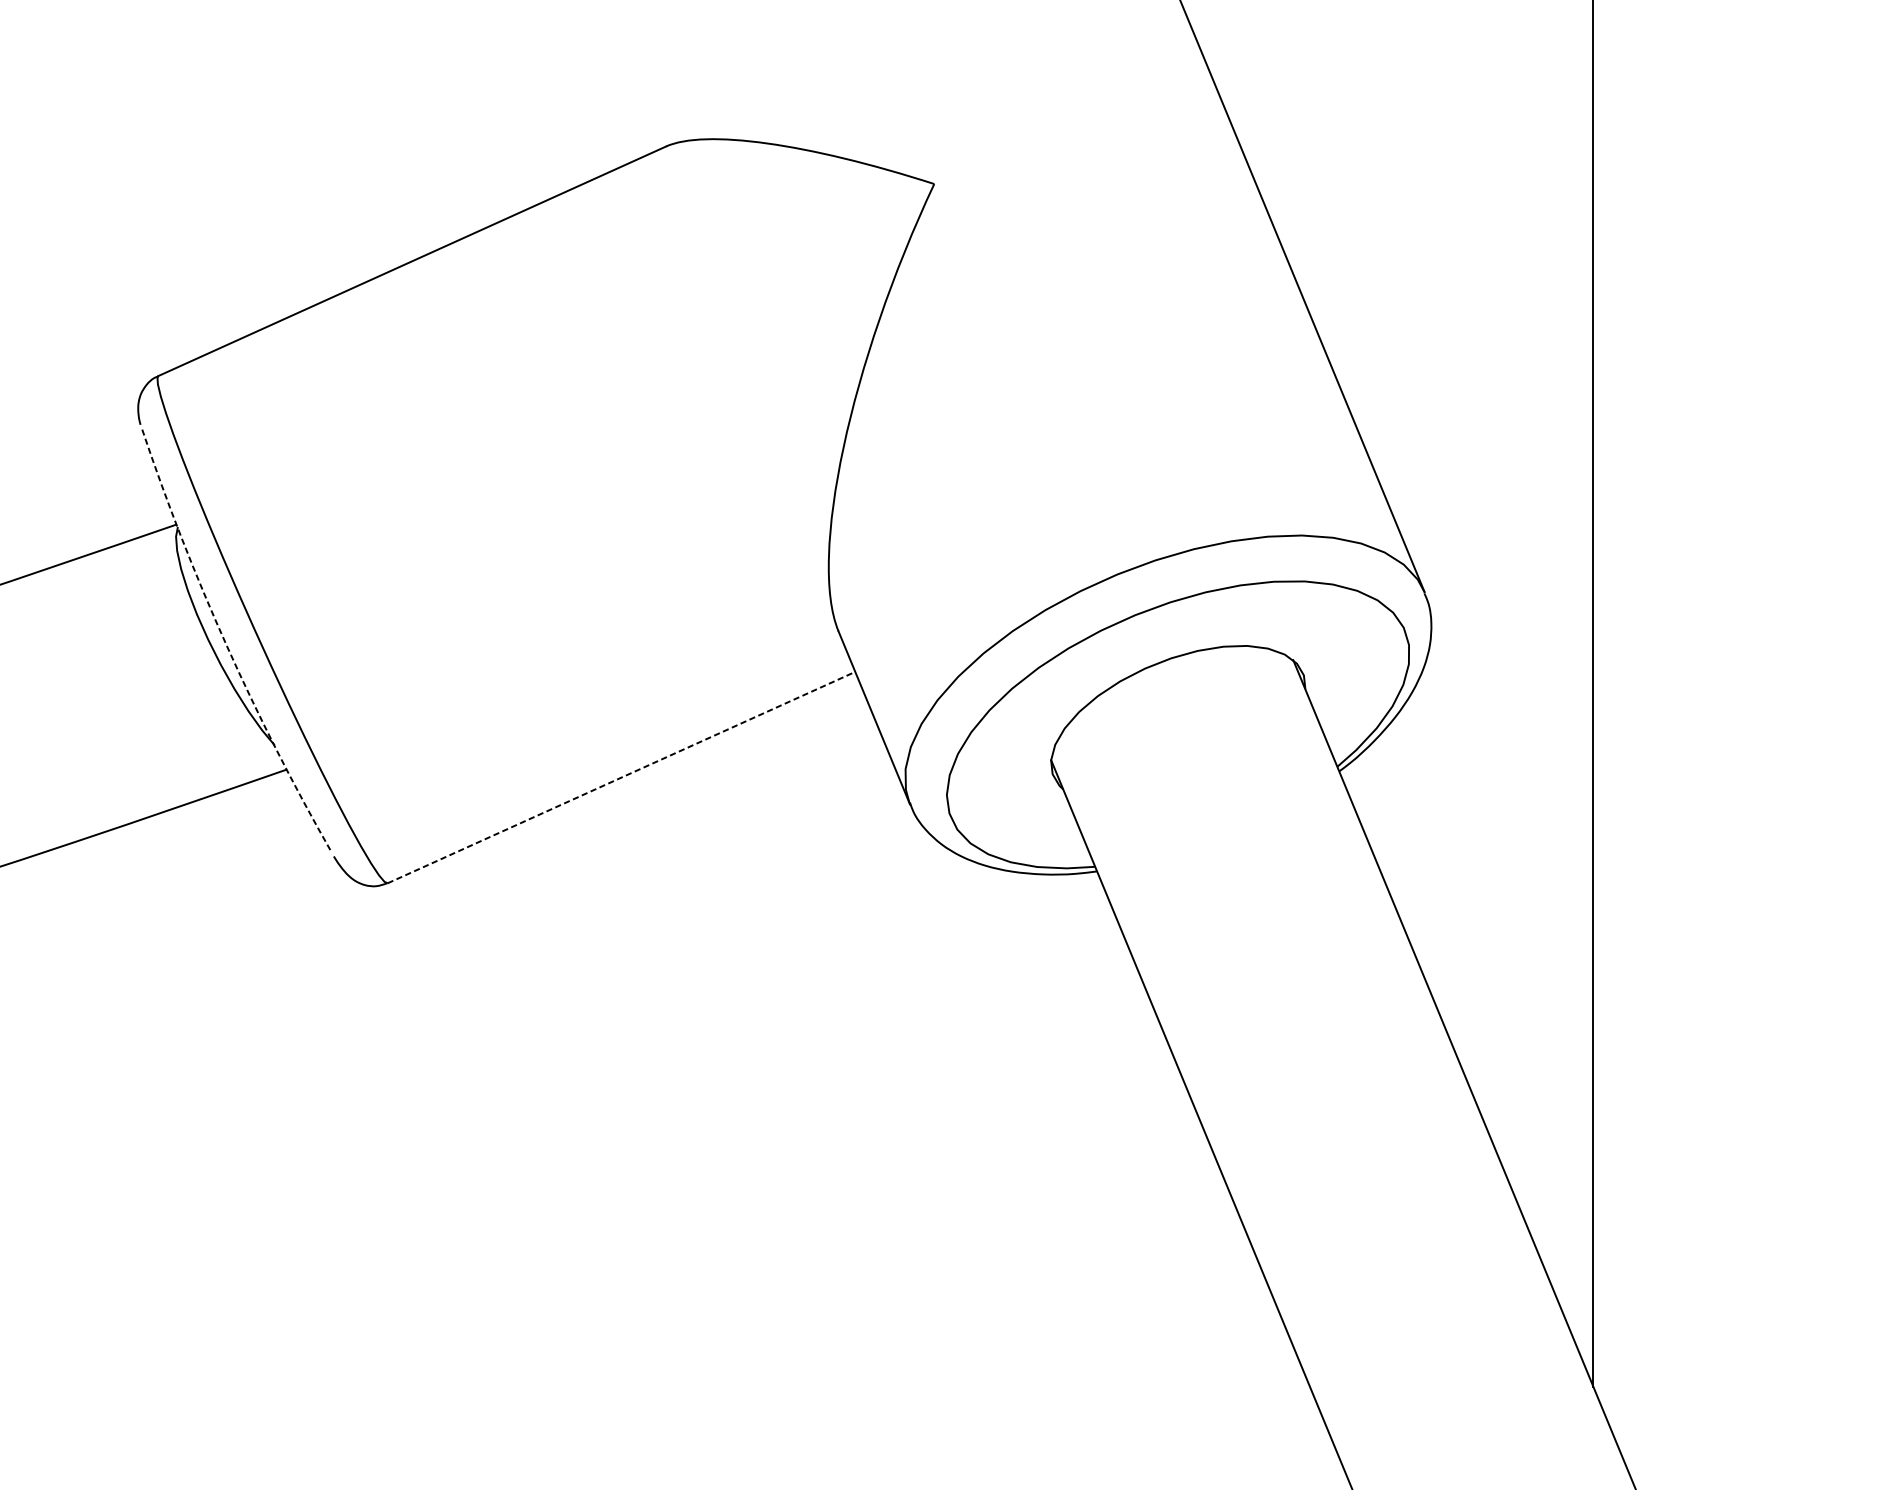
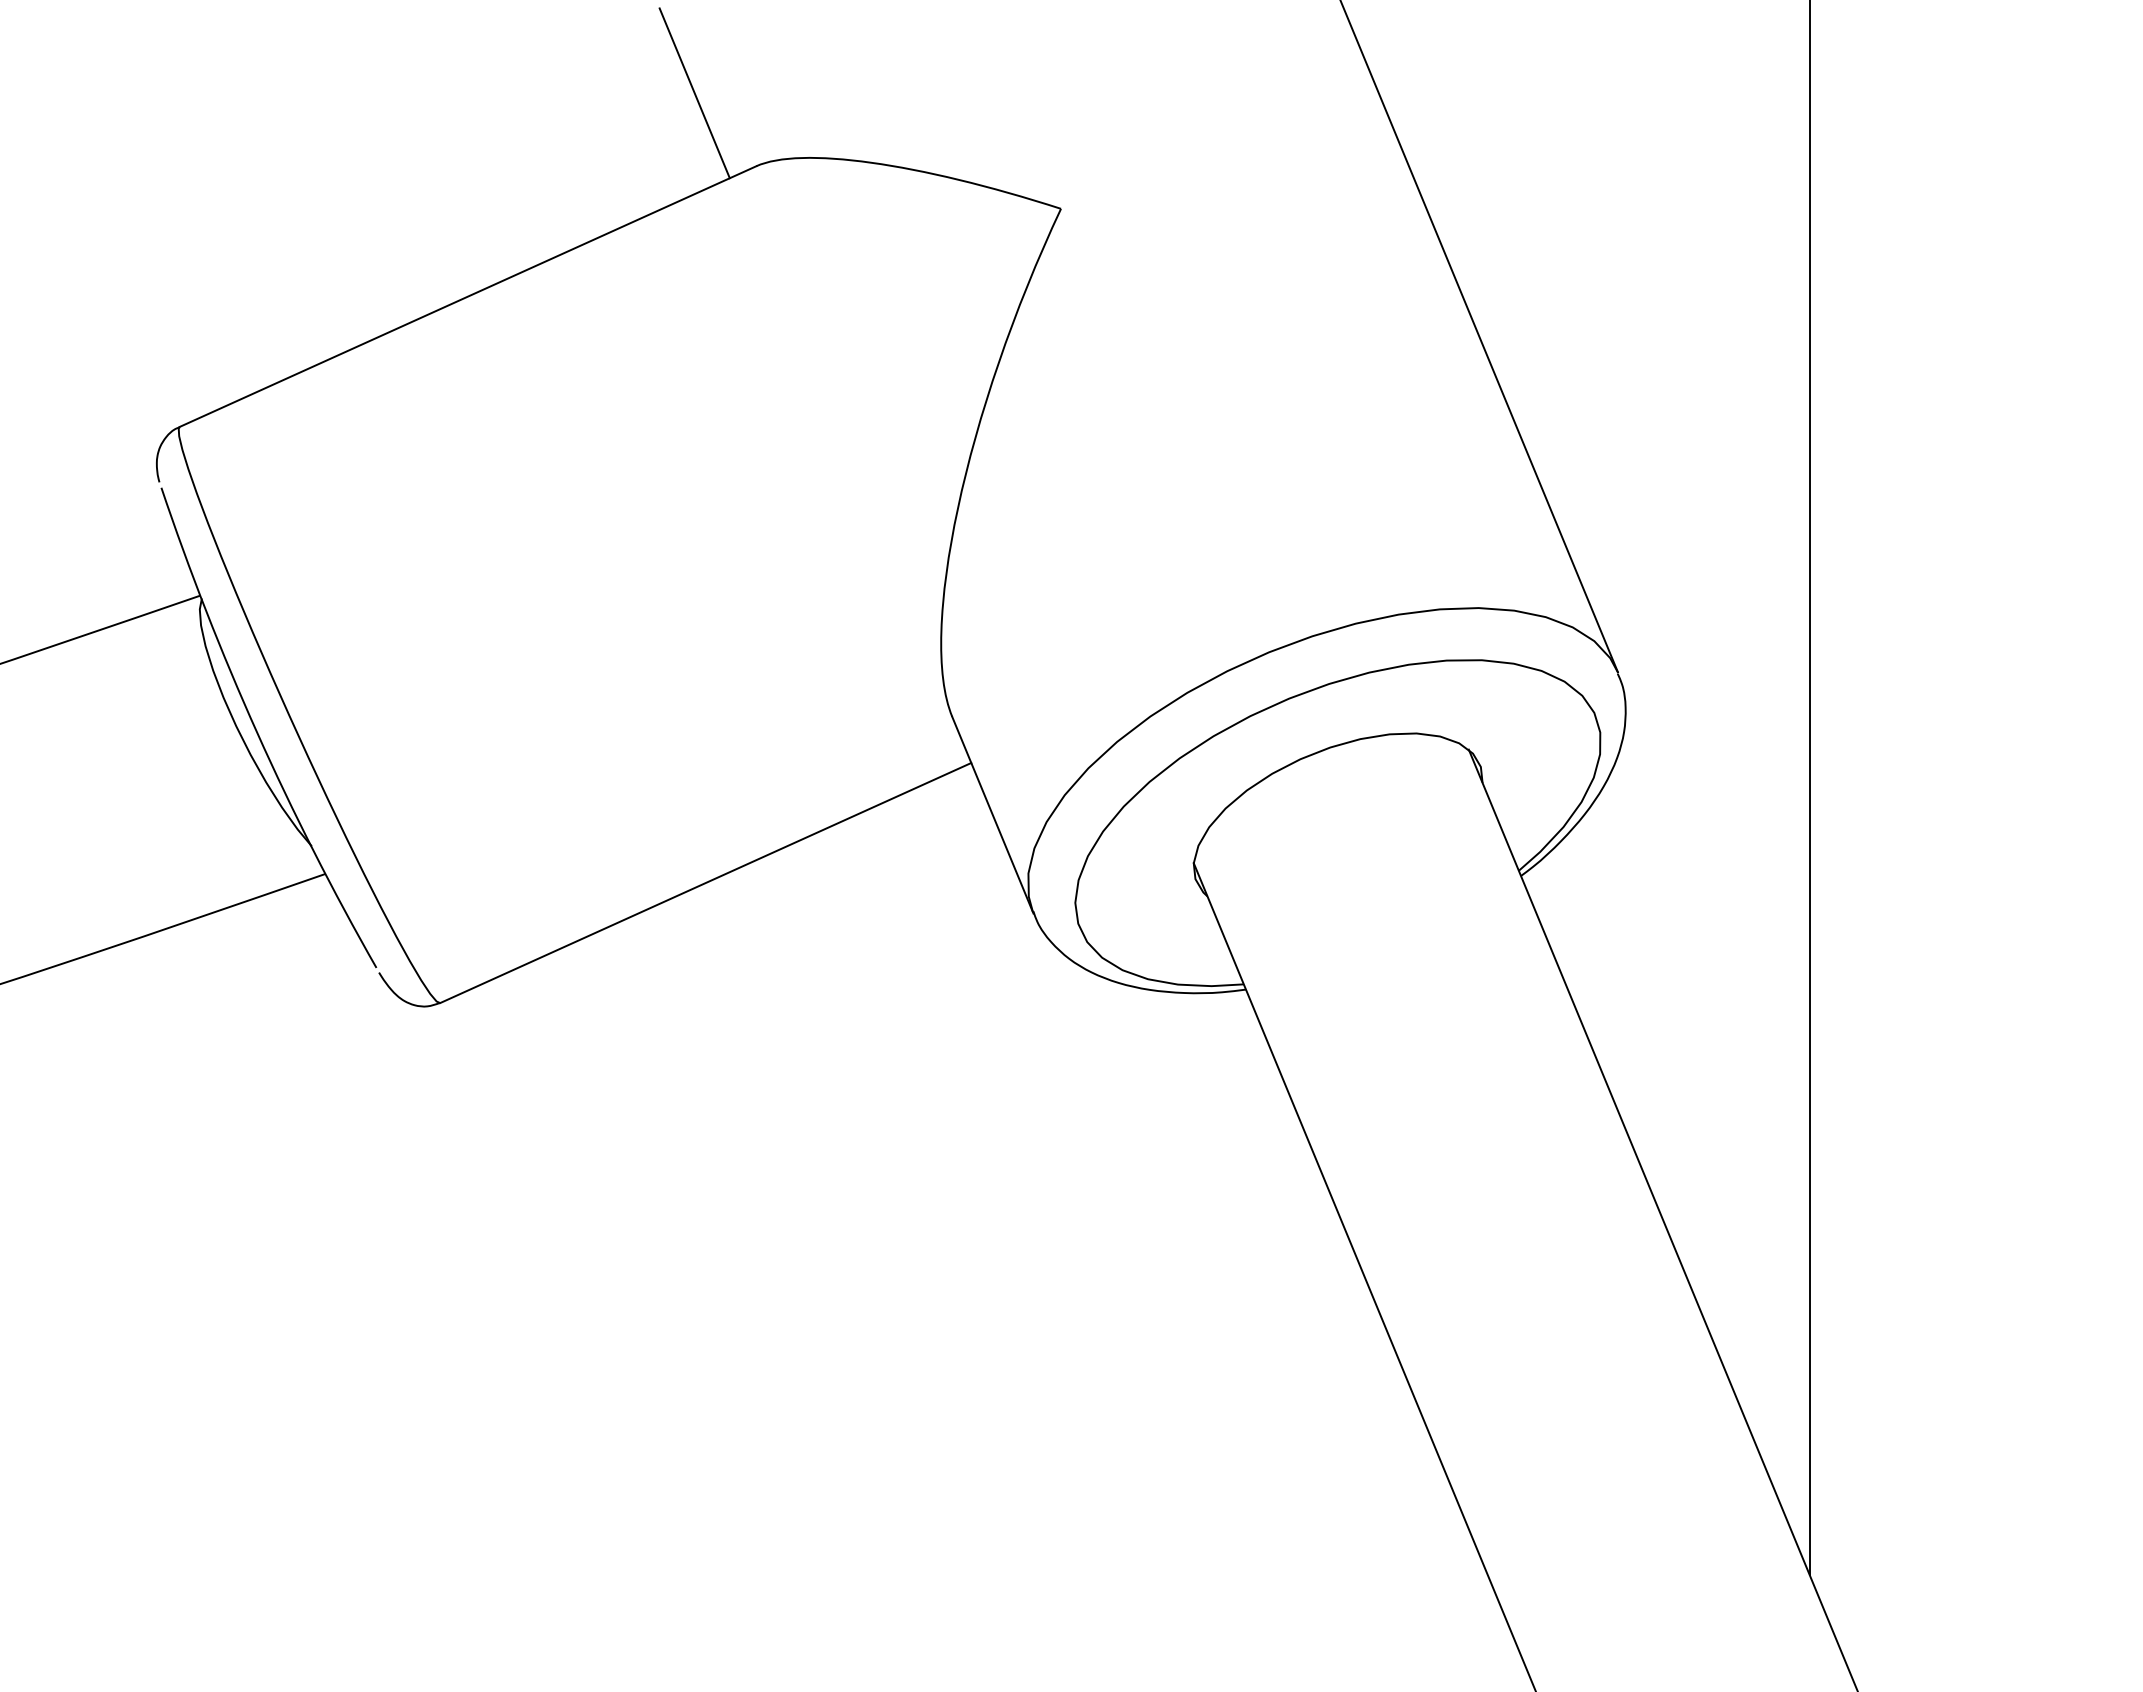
line: (611, 82) -> (694, 93), added
arc: (226, 645) -> (257, 733), dashed -> solid
line: (622, 777) -> (706, 882), dashed -> solid

